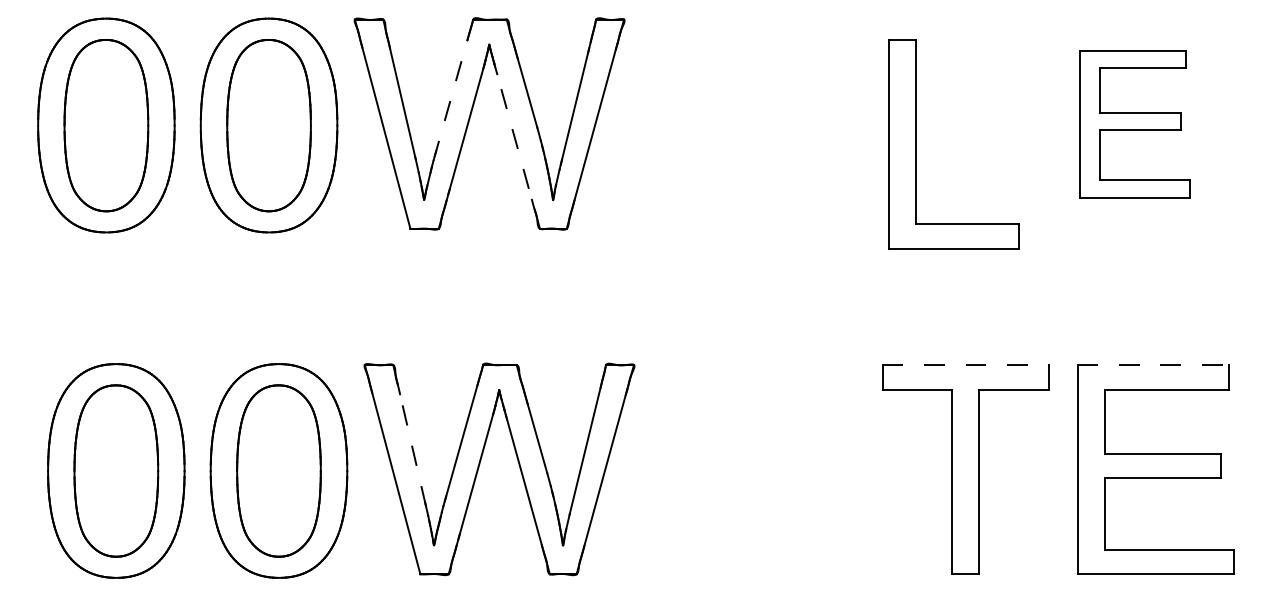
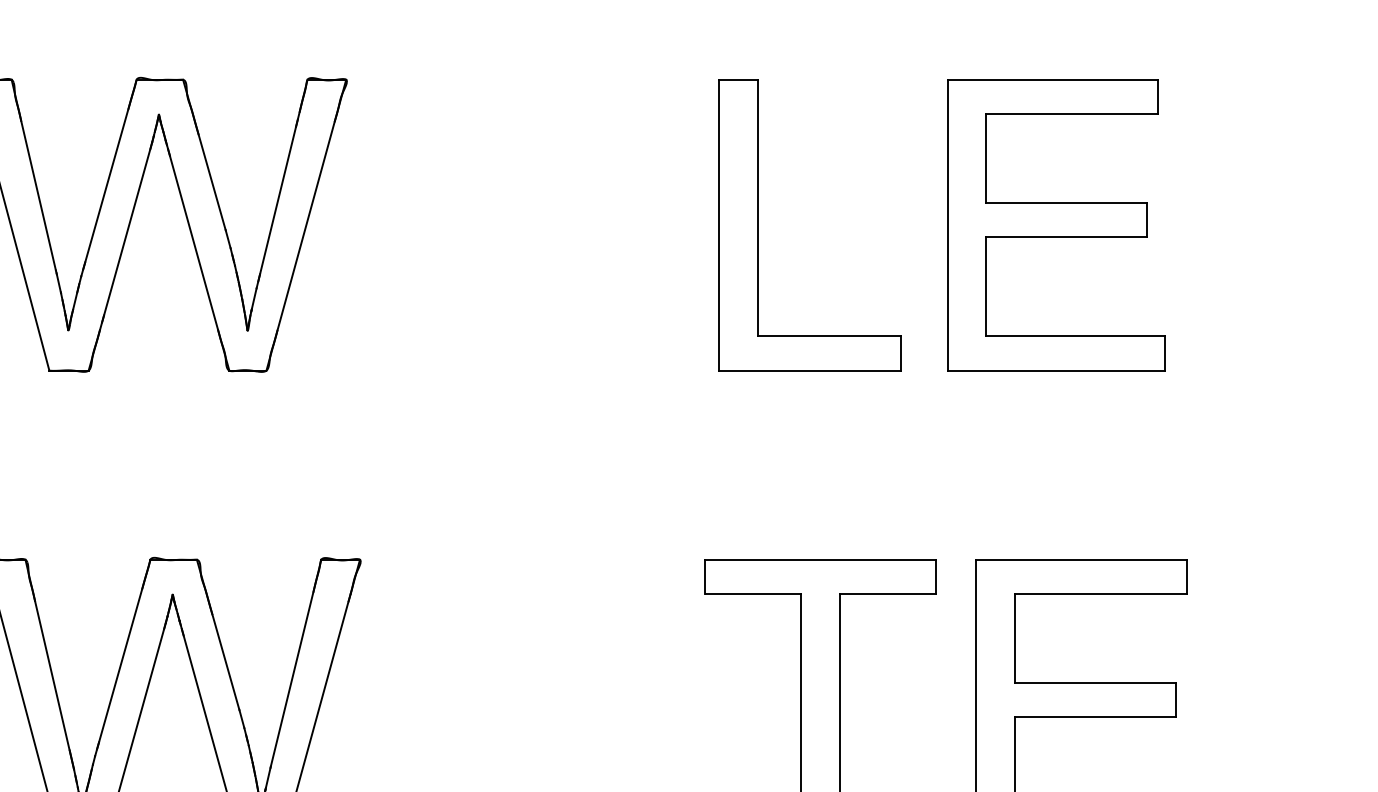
line: (453, 89) -> (109, 177), dashed -> solid
part: (1134, 124) -> (1055, 225), size x1.43
part: (916, 144) -> (758, 225), moved
line: (517, 149) -> (198, 260), dashed -> solid
line: (965, 364) -> (820, 559), dashed -> solid
line: (1153, 364) -> (1081, 559), dashed -> solid
line: (410, 440) -> (49, 664), dashed -> solid

